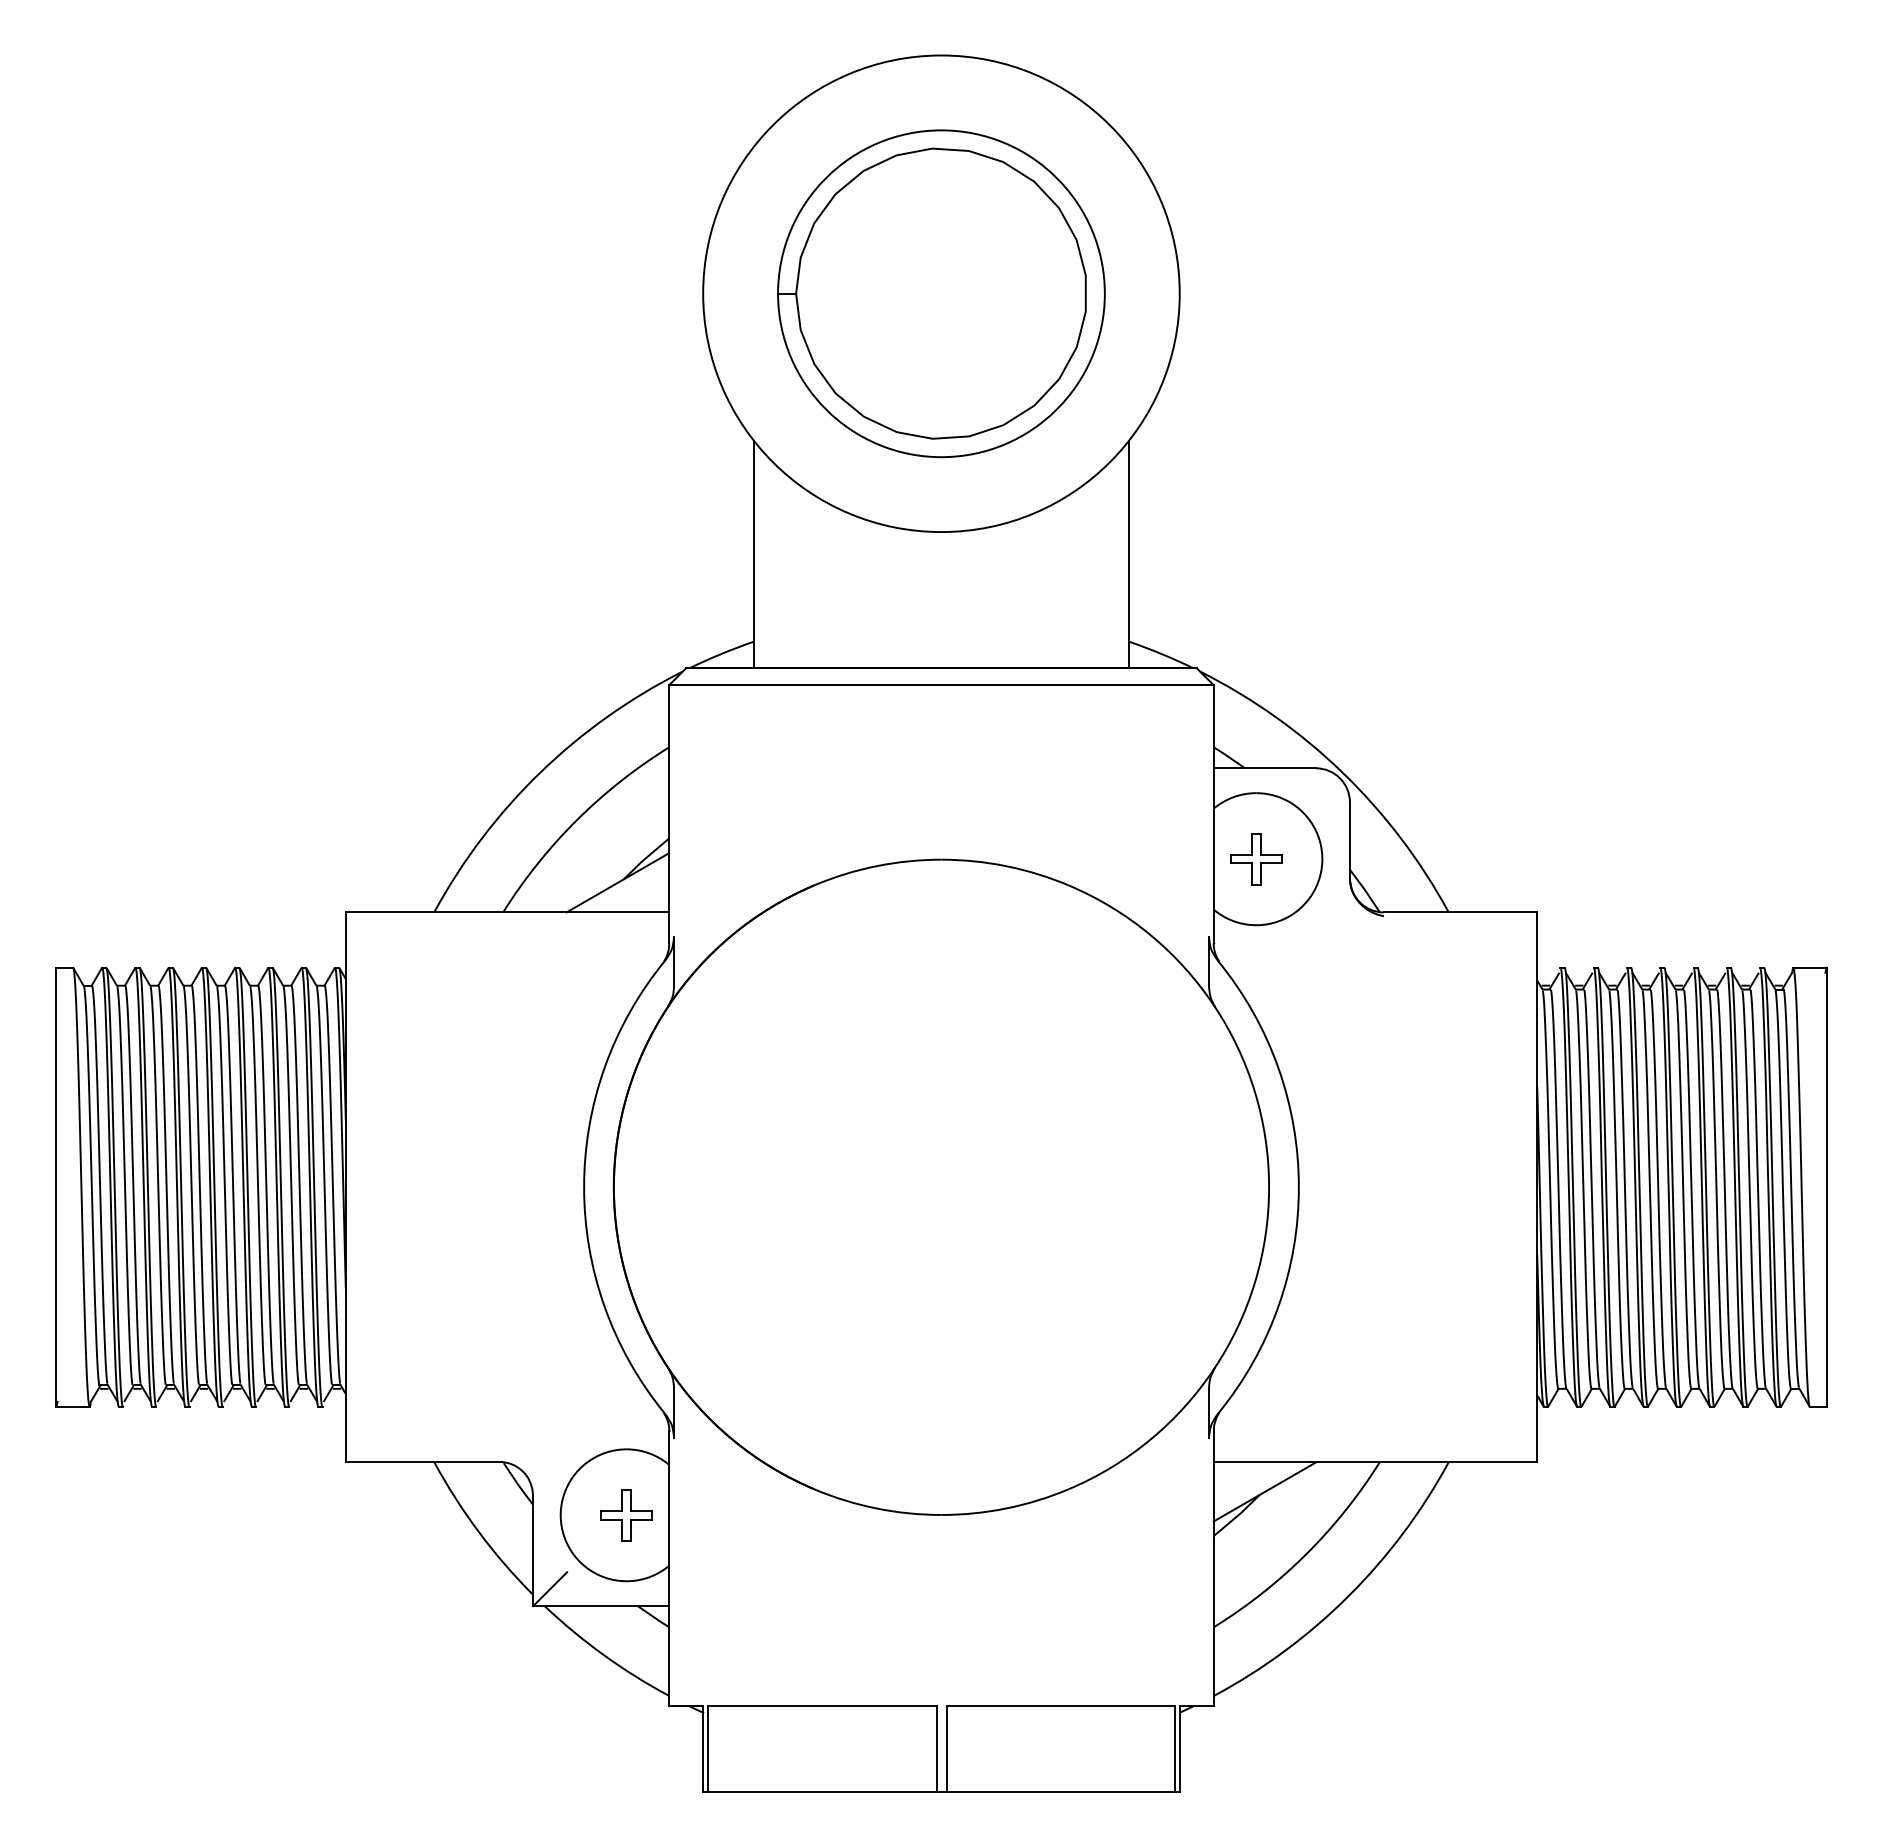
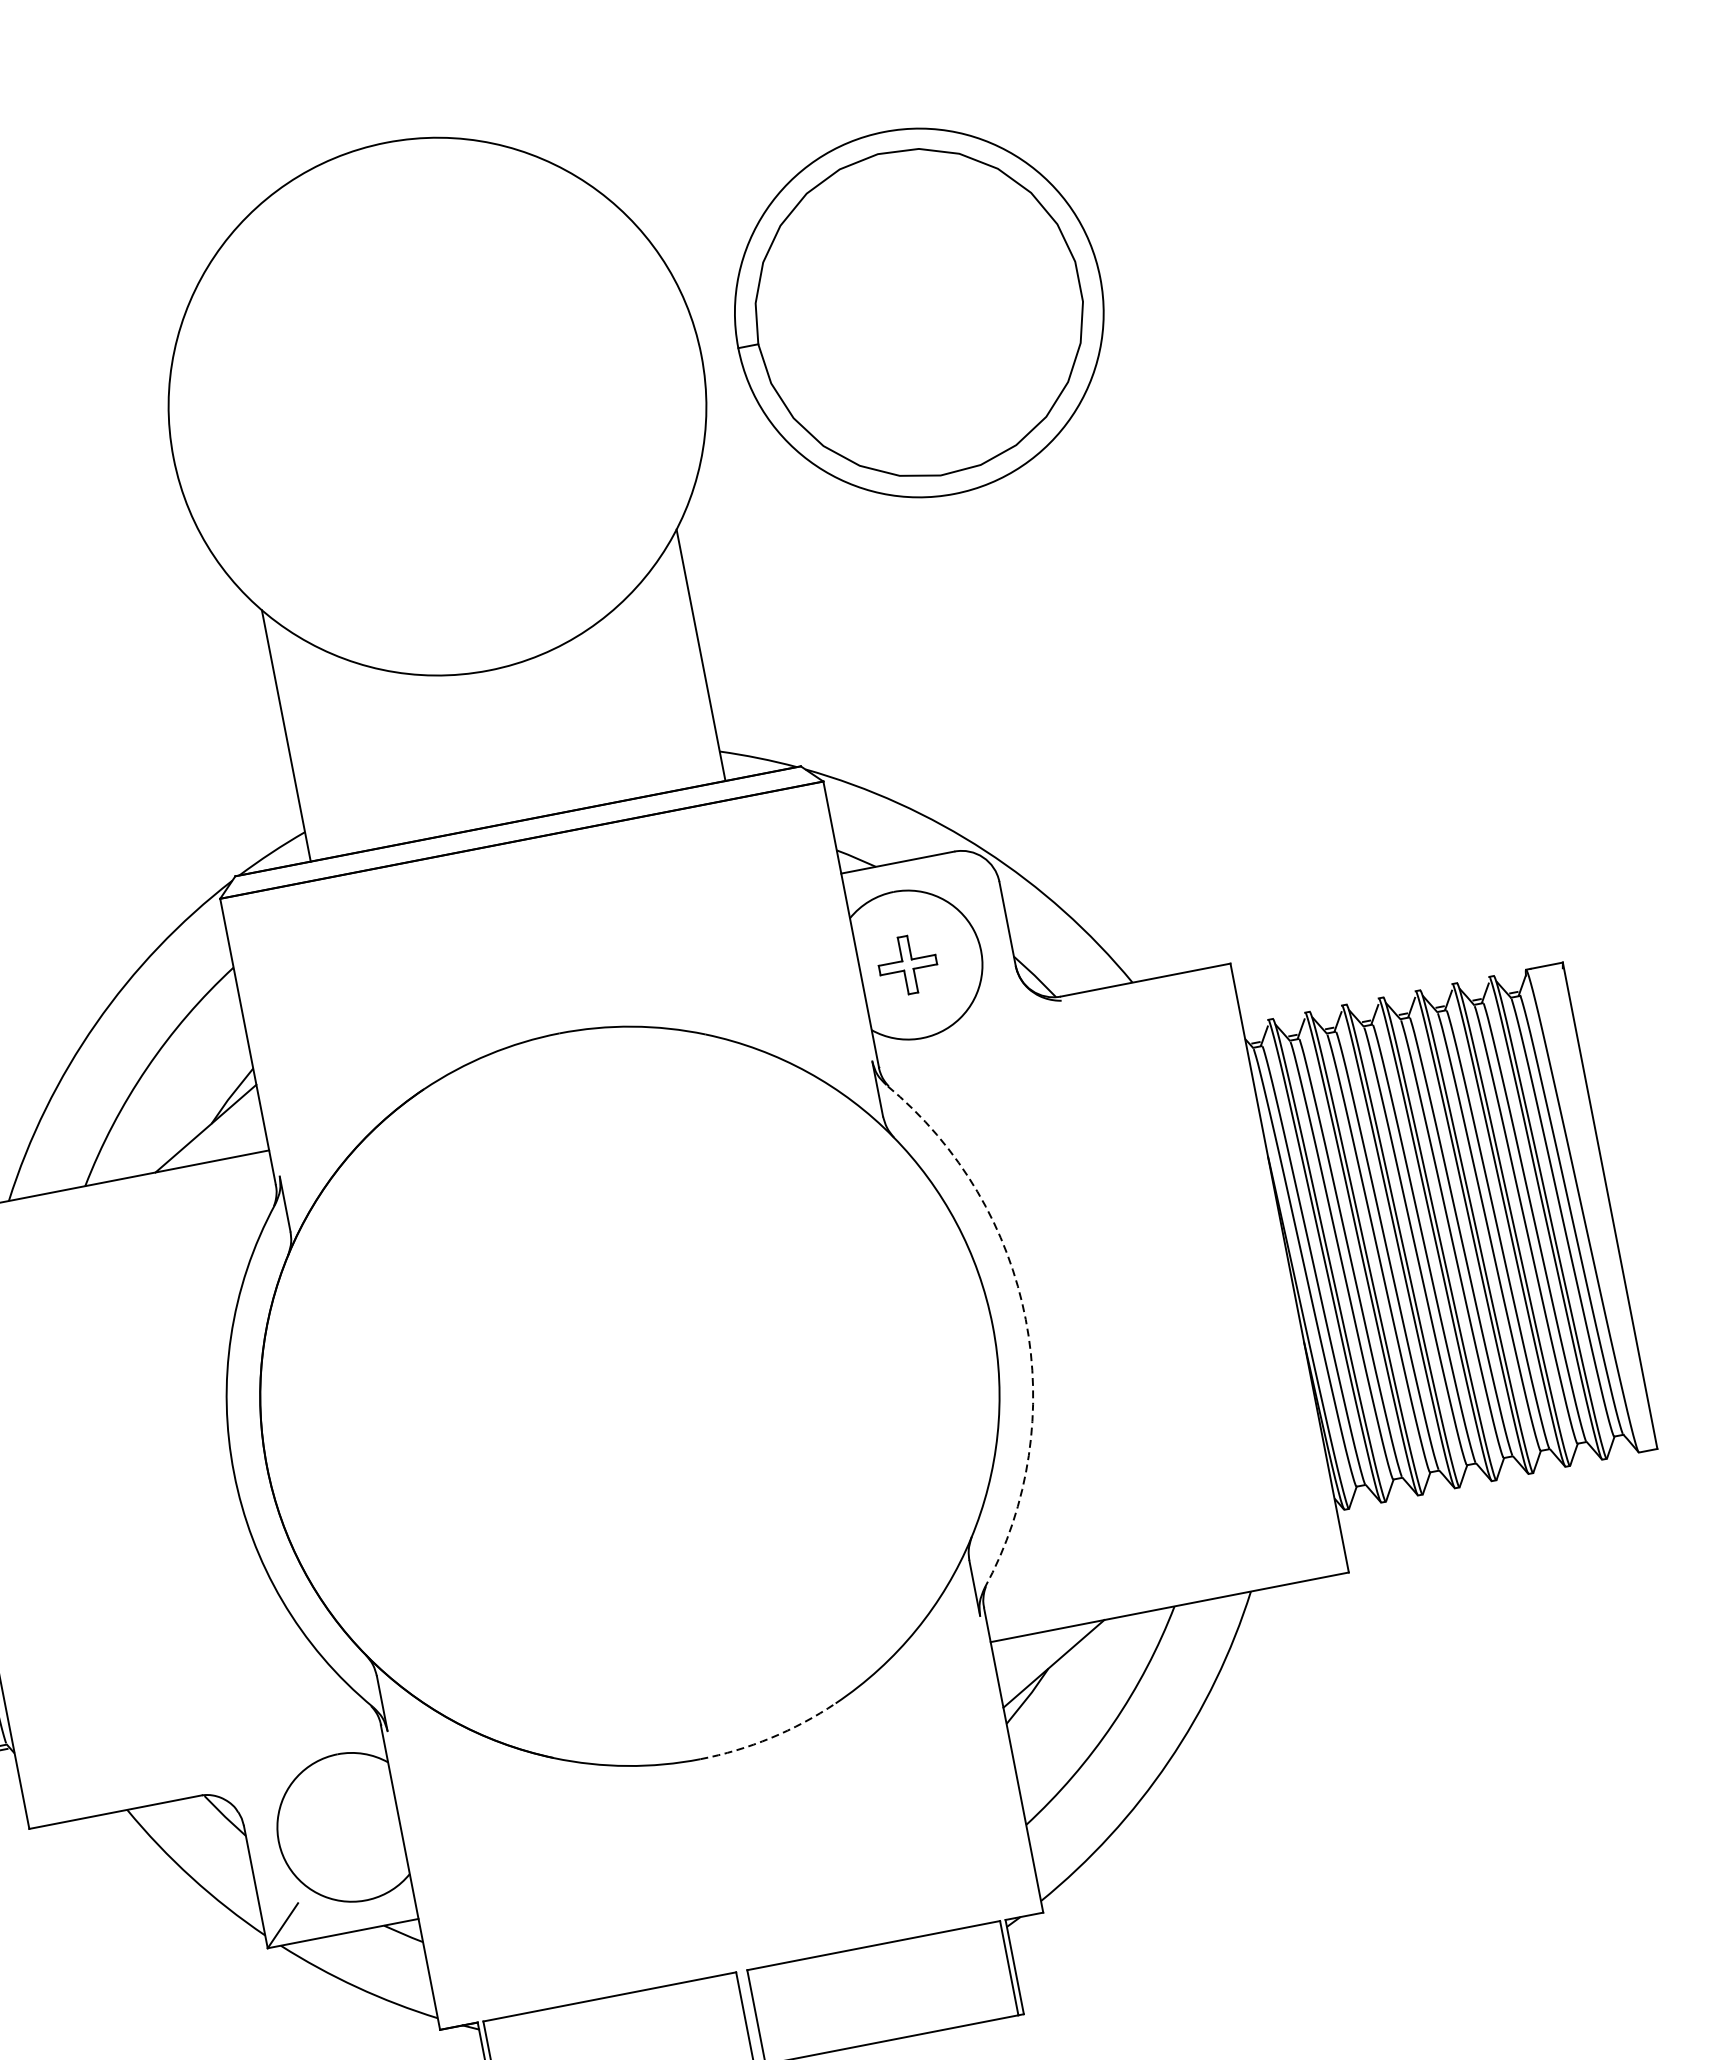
part: (941, 293) -> (919, 312), moved
arc: (1298, 1187) -> (1025, 1319), solid -> dashed
arc: (1006, 1508) -> (771, 1738), solid -> dashed
part: (626, 1515) -> (351, 1827), removed

